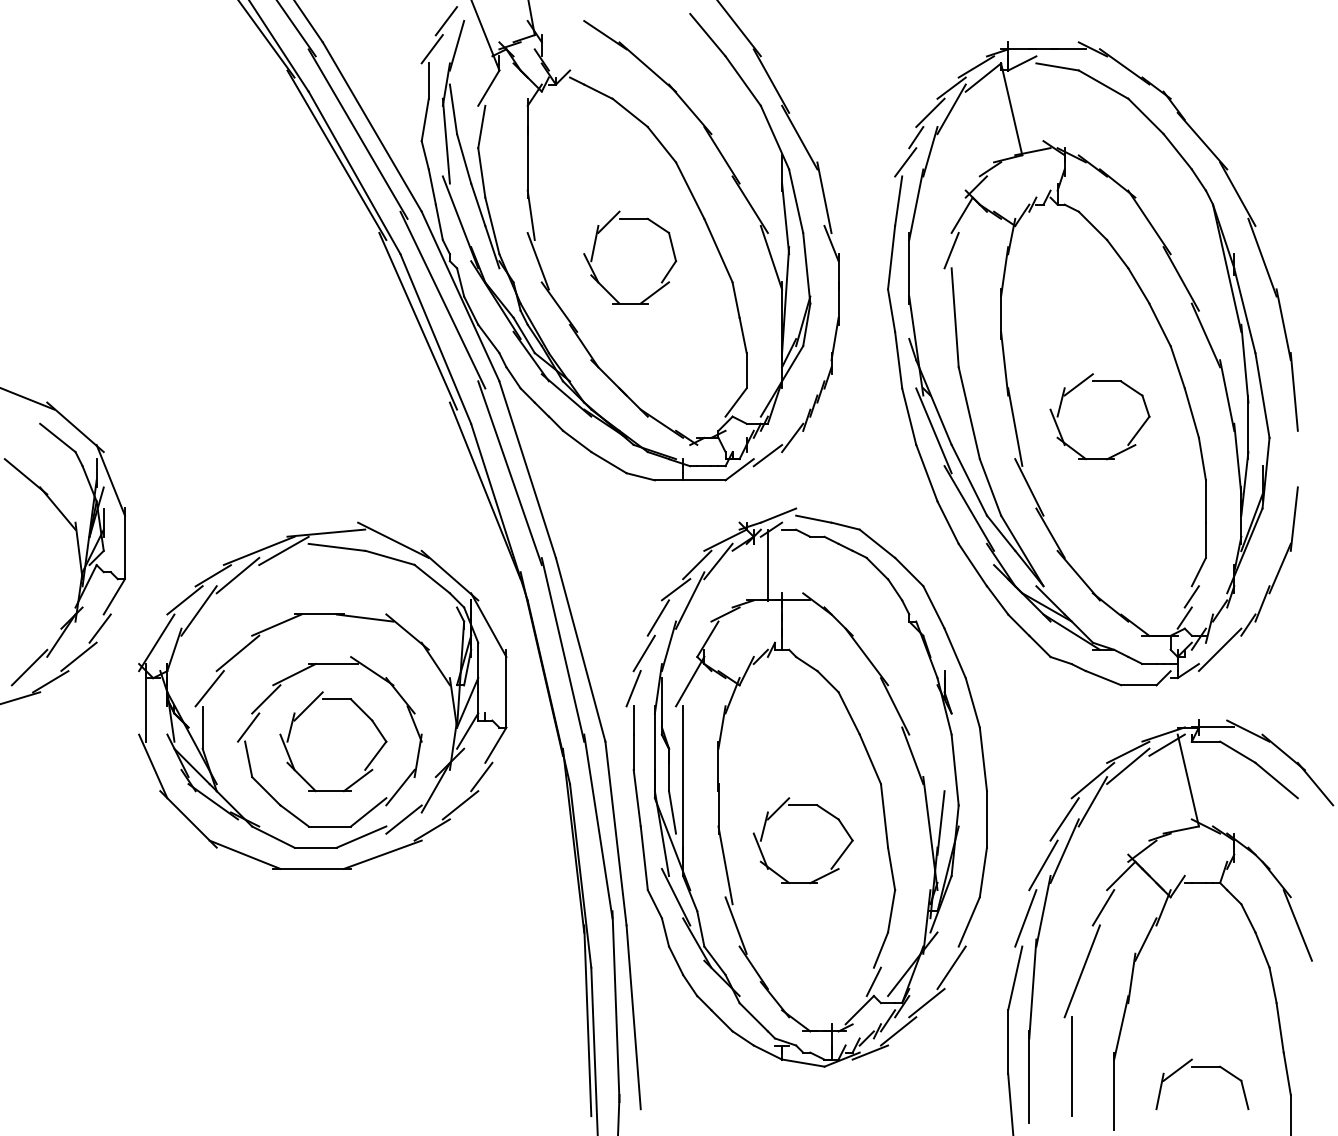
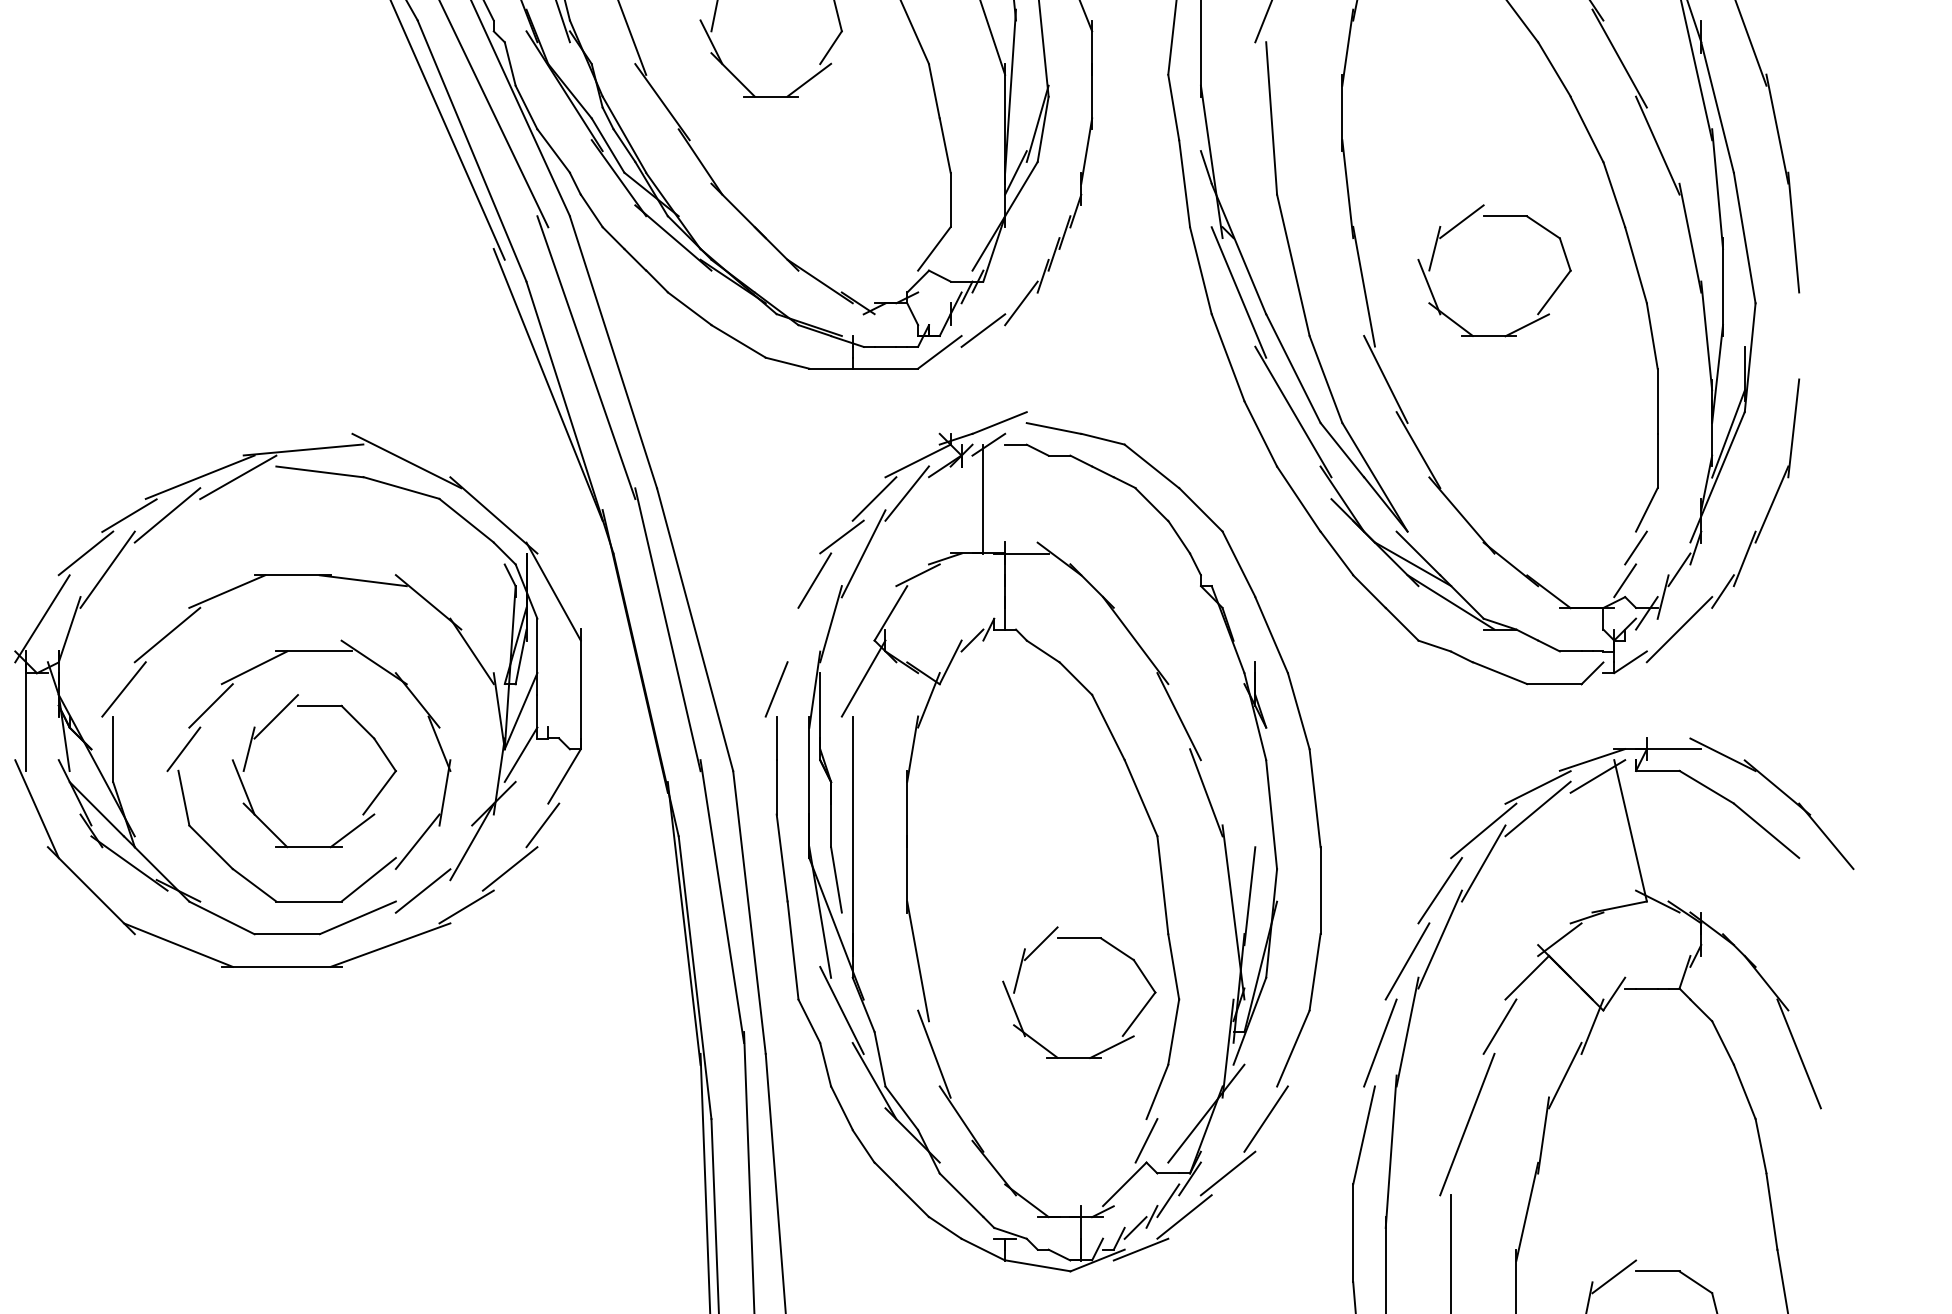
line: (643, 653) -> (791, 635), removed
part: (802, 805) -> (1078, 938), moved

